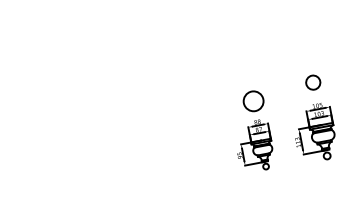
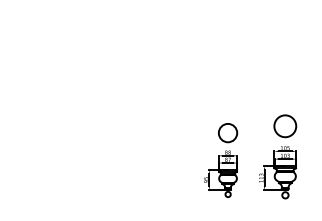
circle: (313, 82) -> (285, 126), size x1.67

